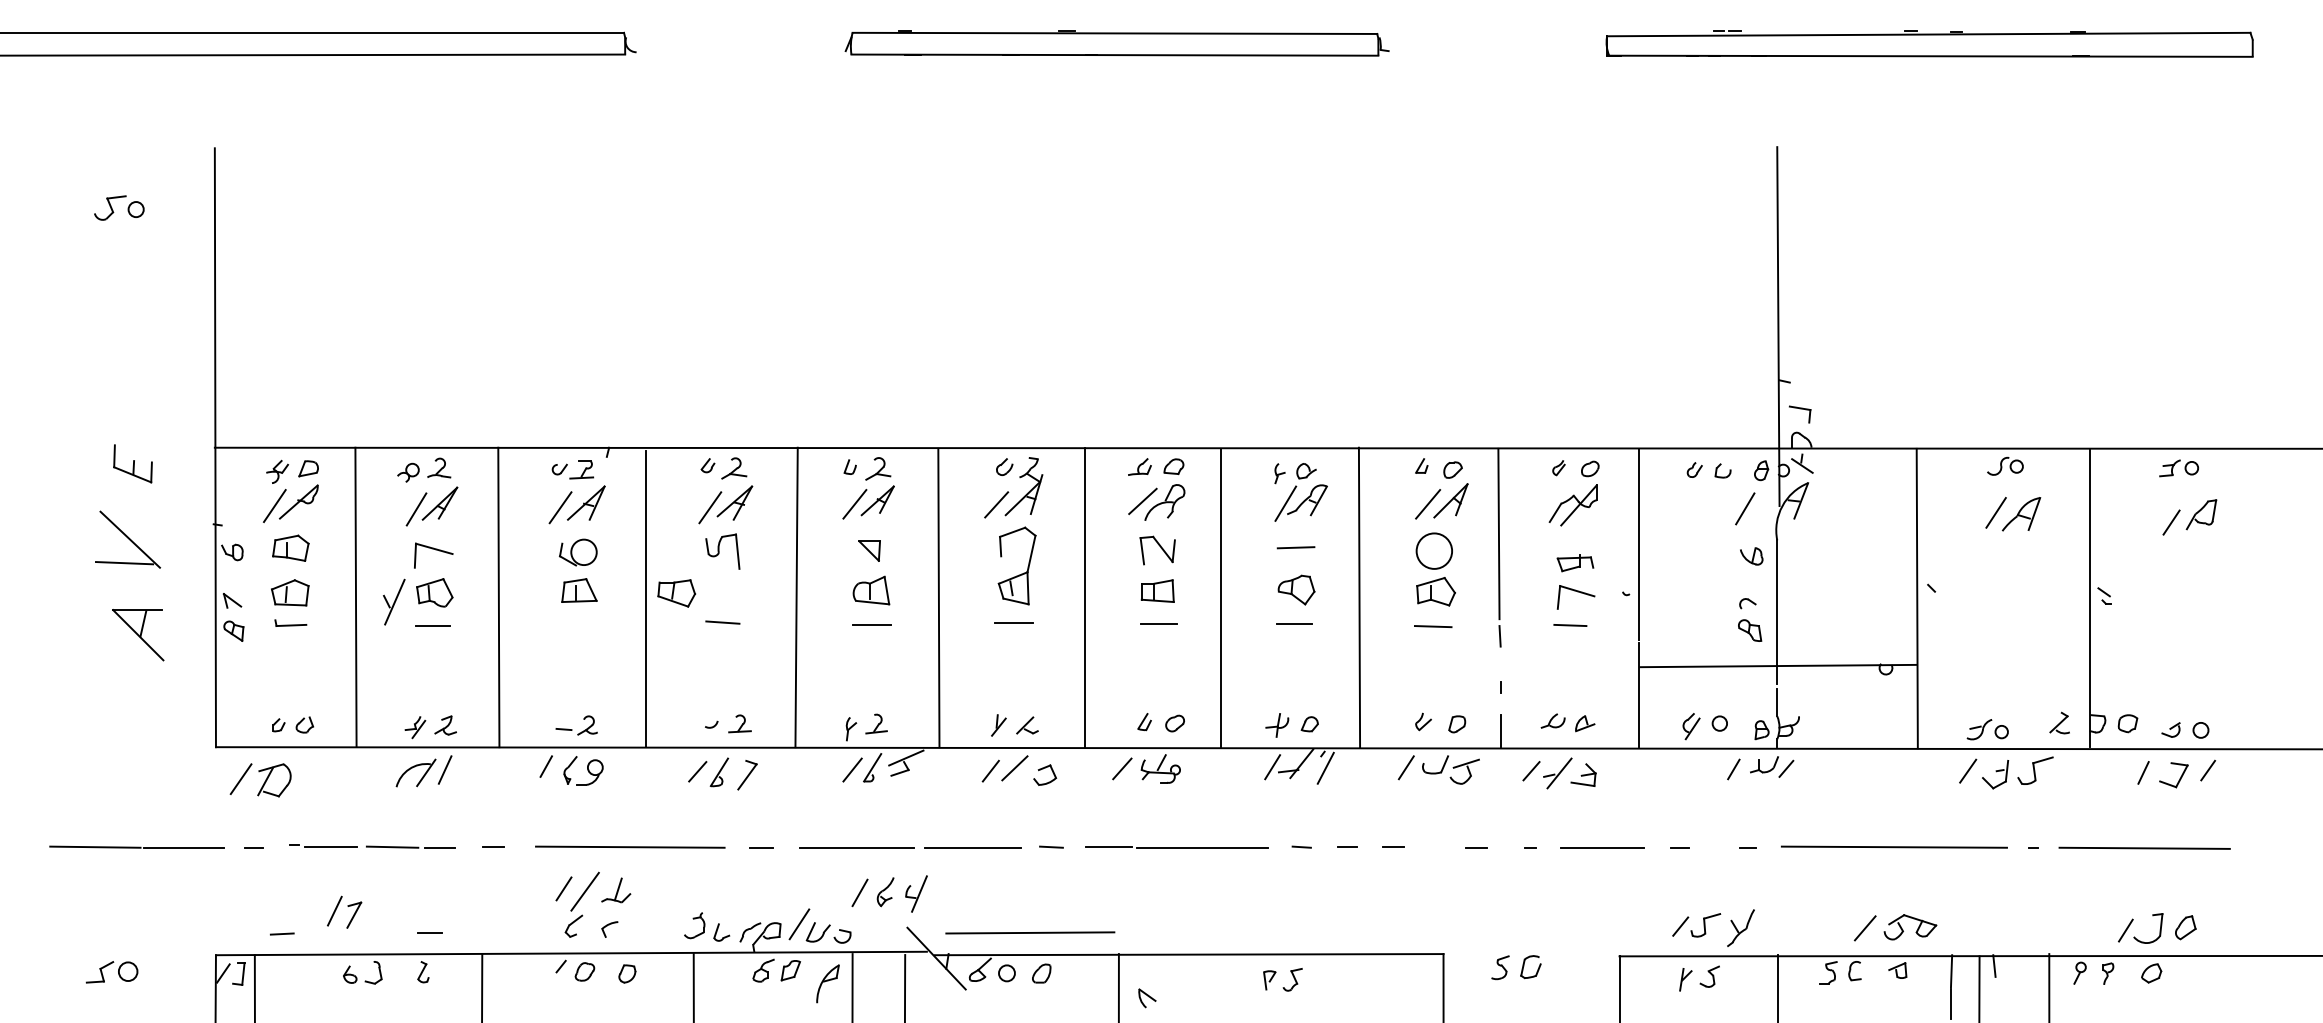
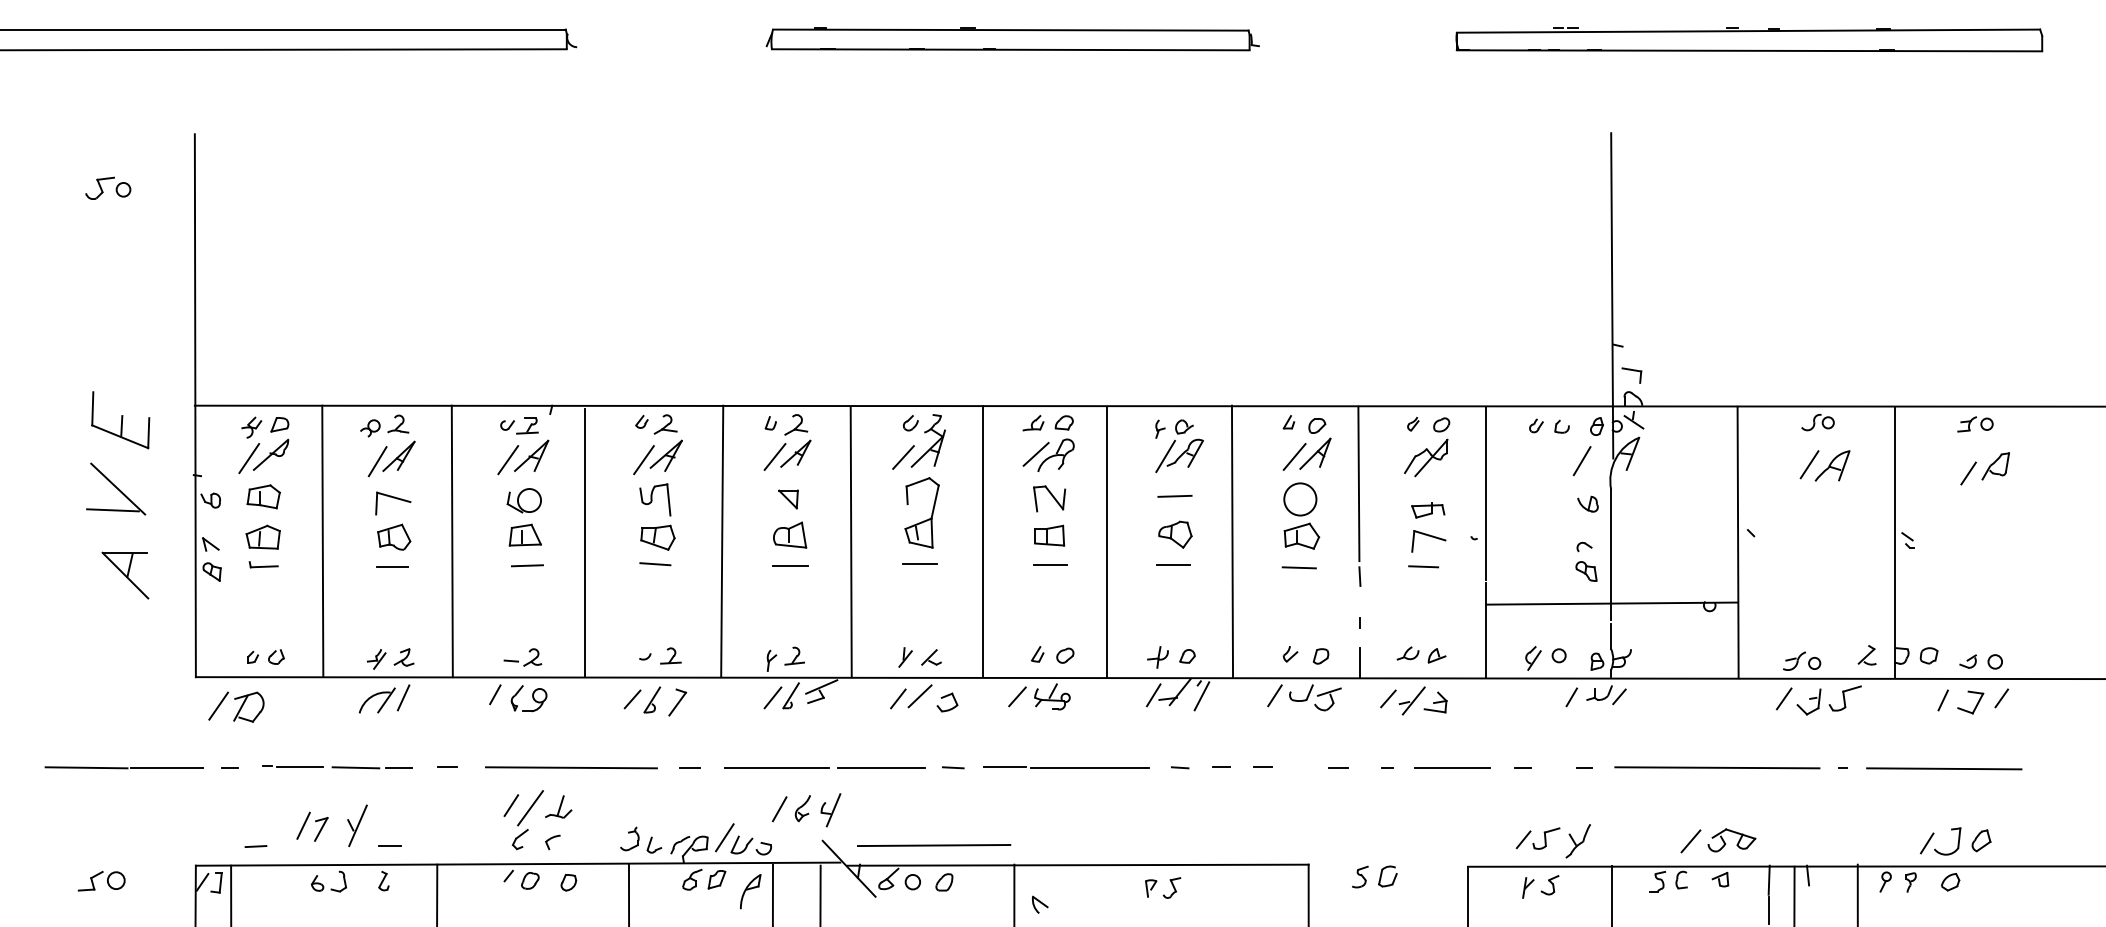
part: (132, 463) -> (120, 419), size x1.67
part: (676, 593) -> (657, 537), moved
part: (394, 601) -> (357, 825), moved
line: (581, 623) -> (527, 565), added

